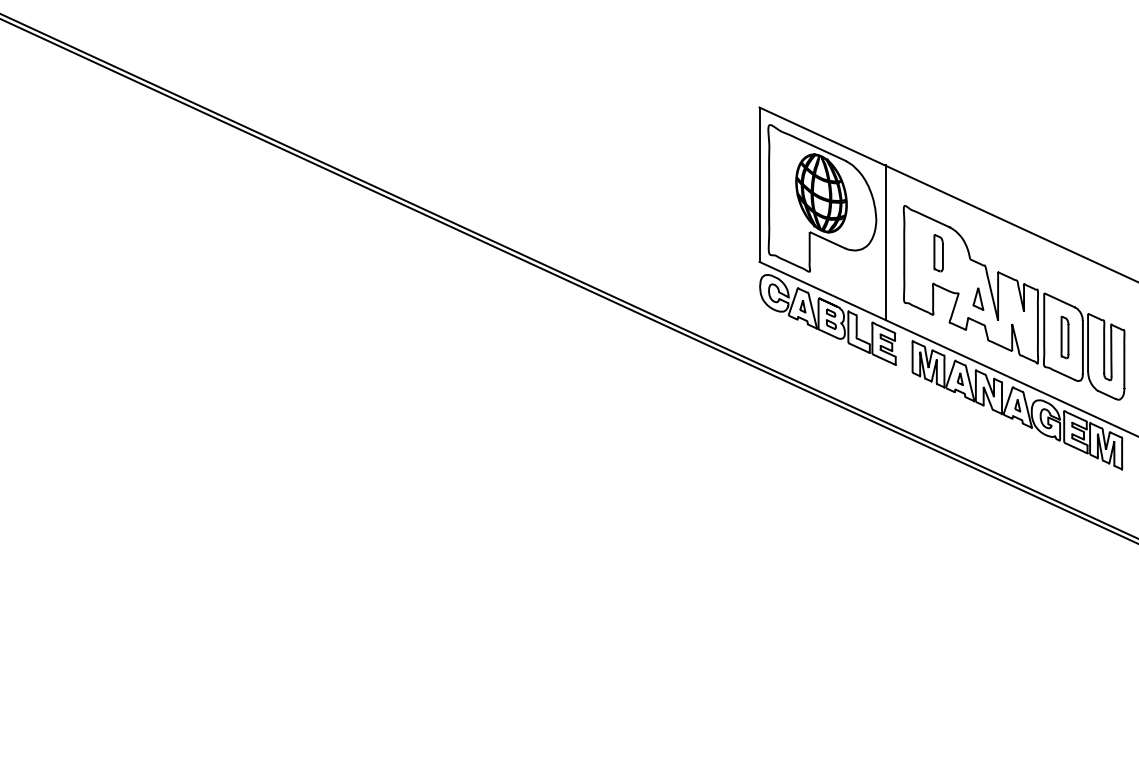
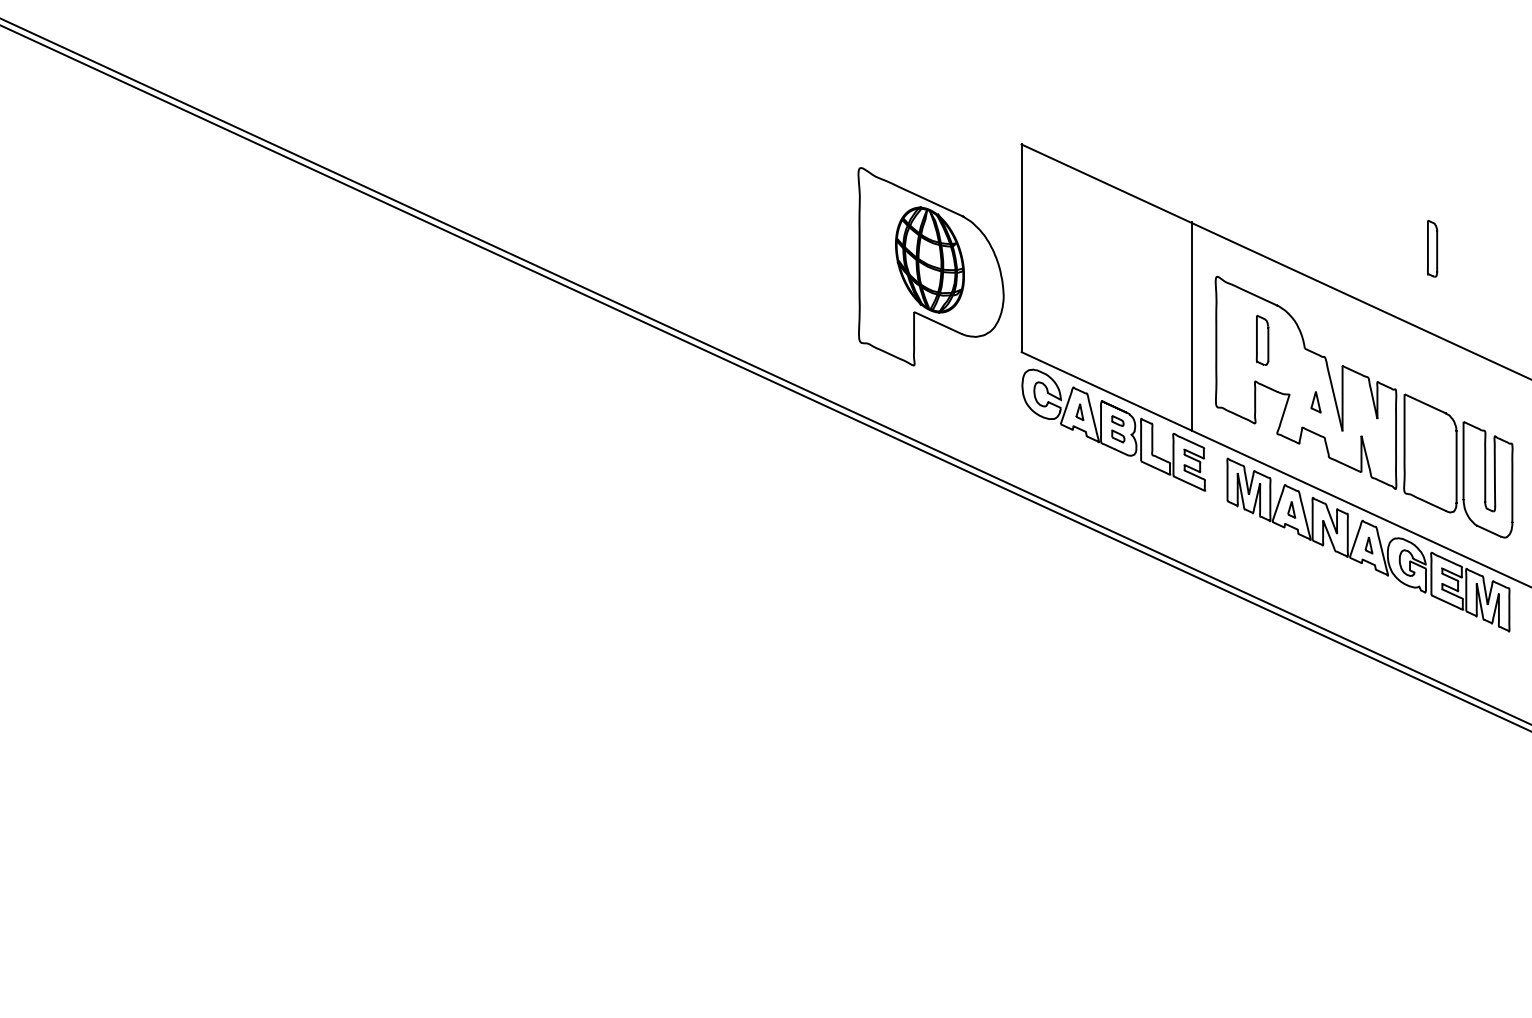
part: (821, 198) -> (930, 266), moved
part: (977, 299) -> (1315, 402), size x0.7
part: (1064, 337) -> (1432, 248), moved

